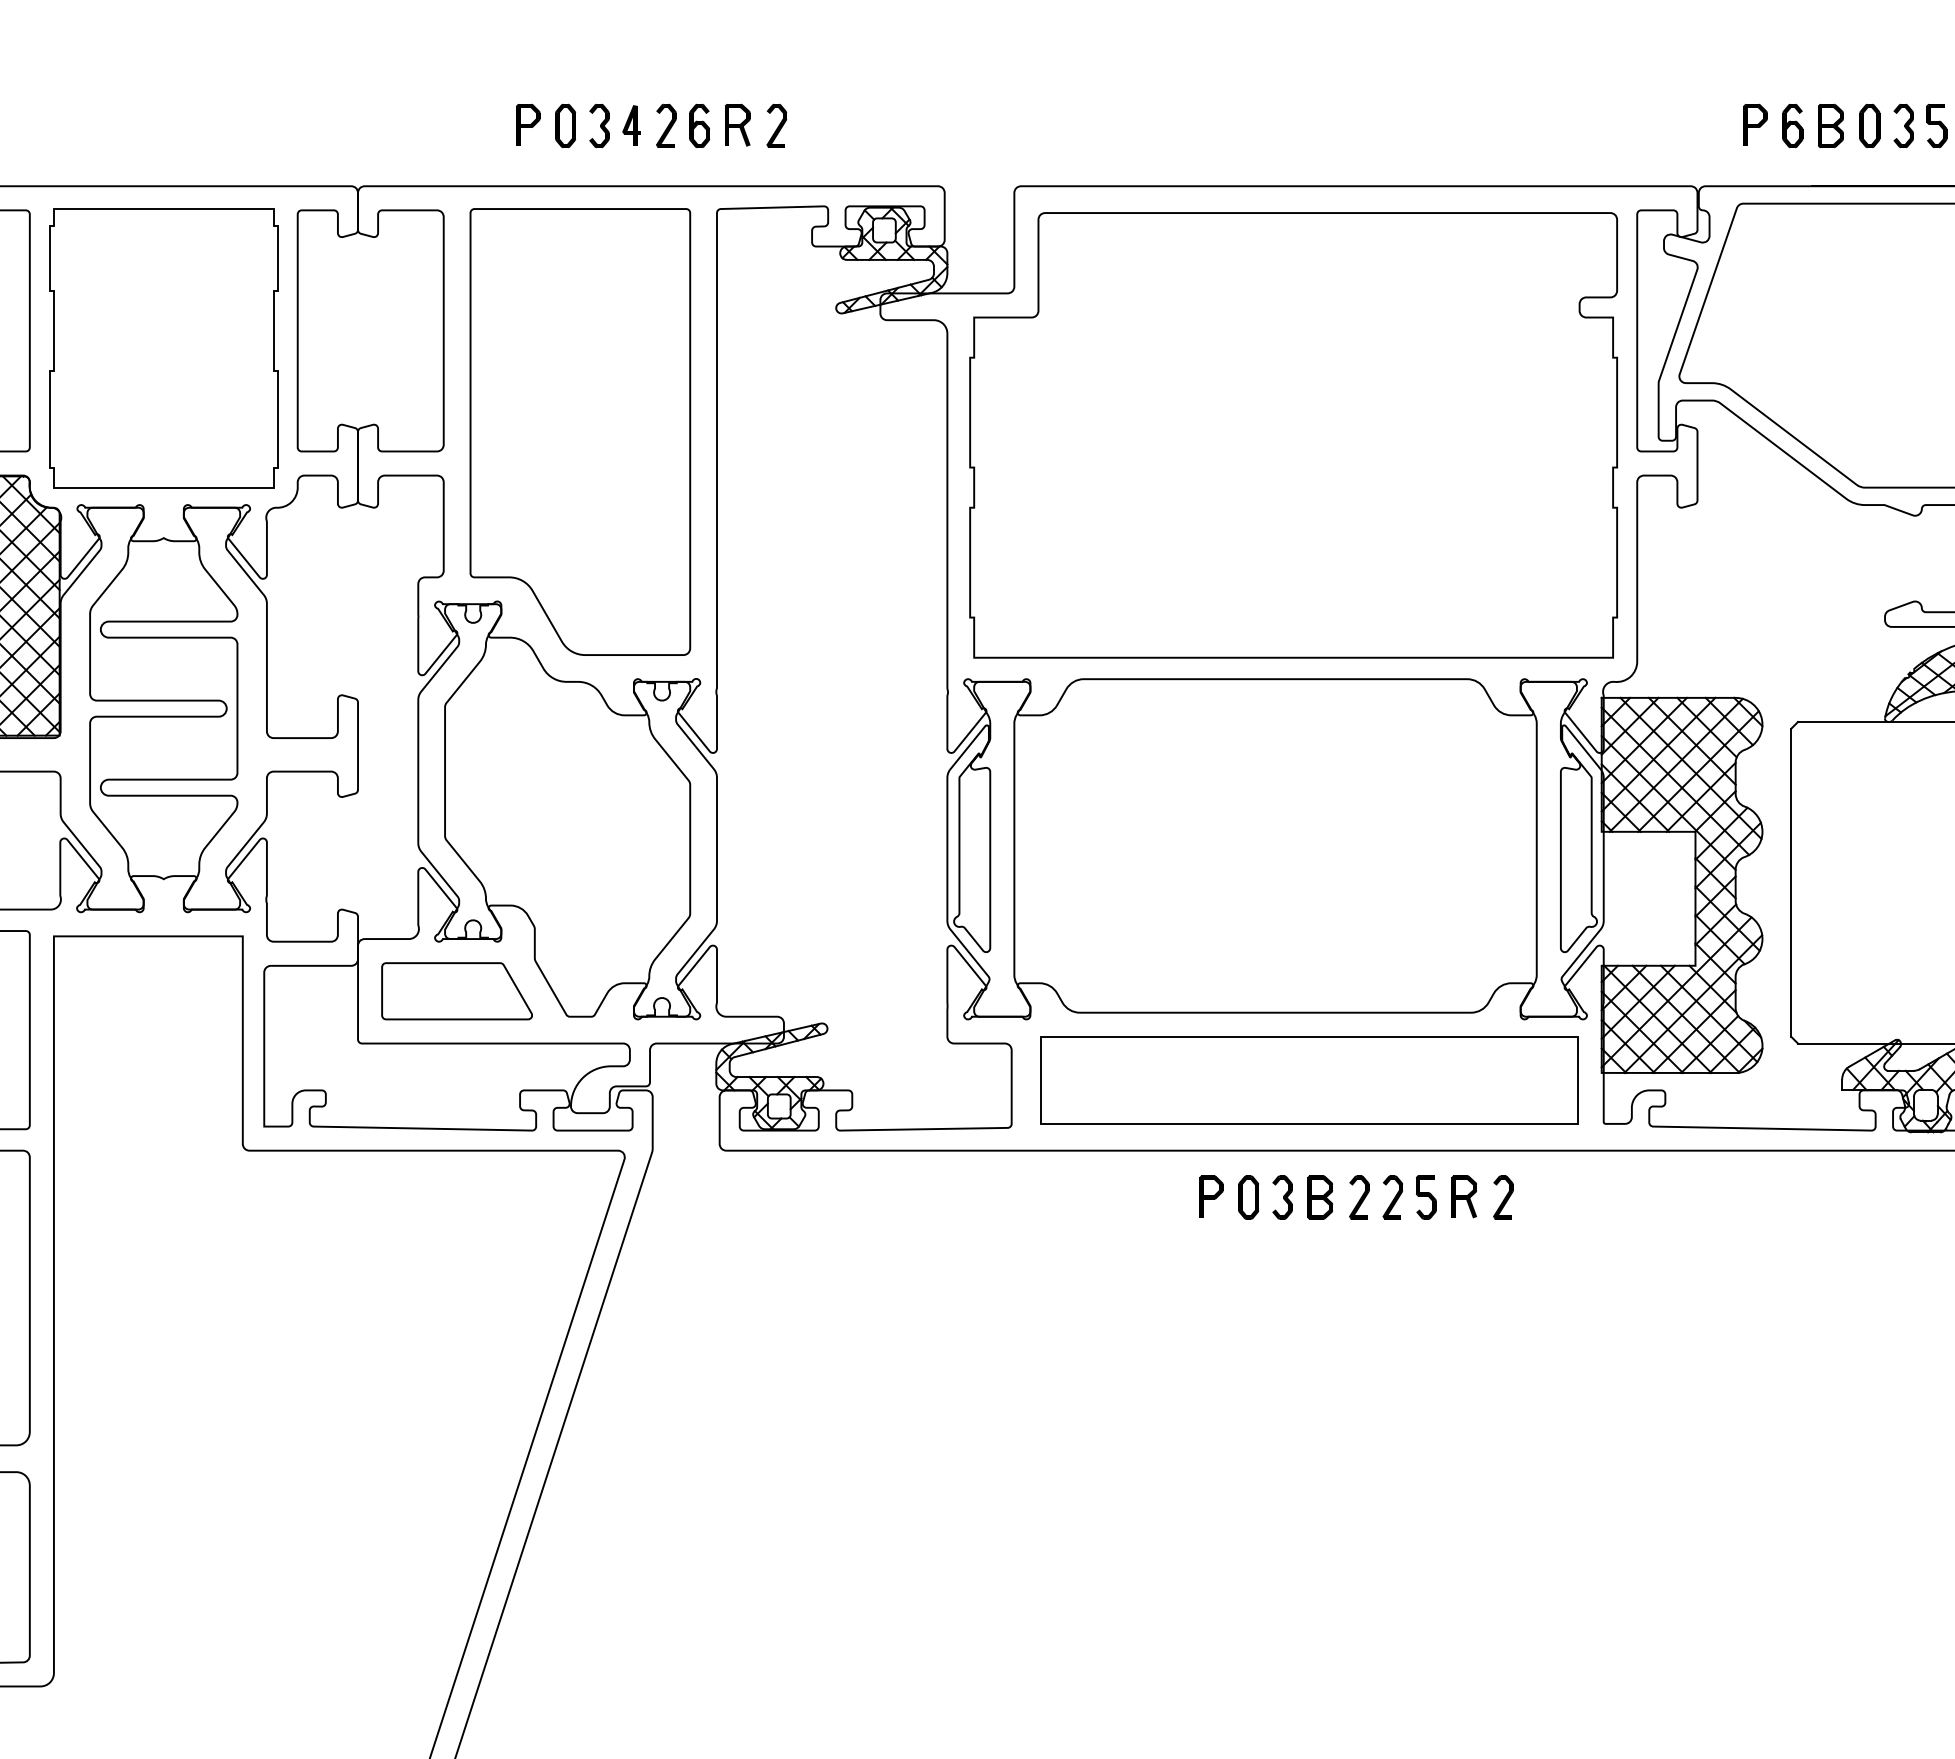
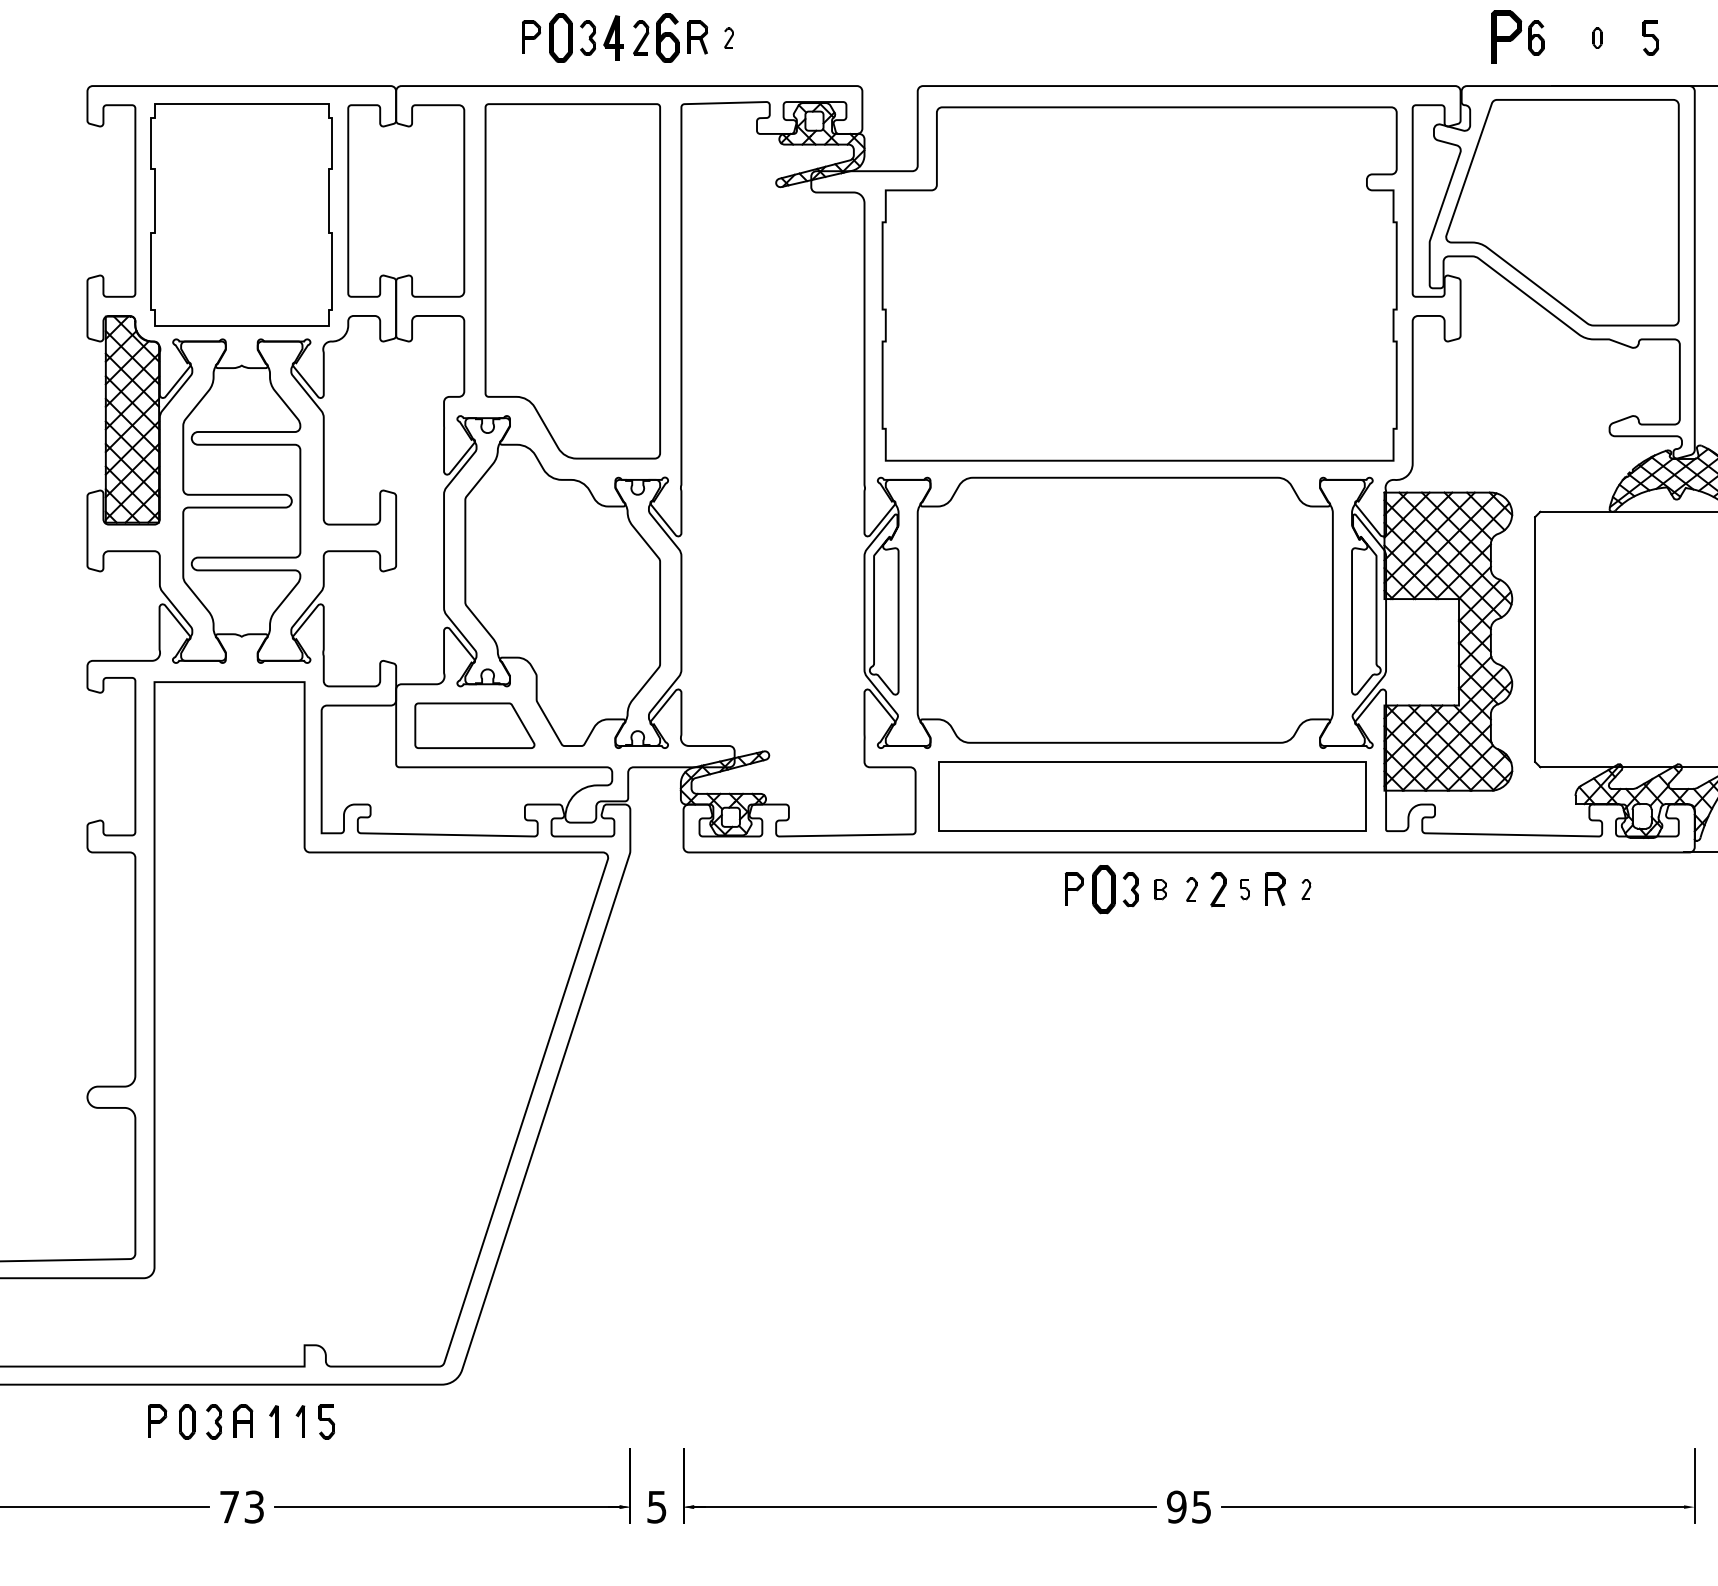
part: (1755, 123) -> (1506, 36), size x1.6
part: (566, 125) -> (561, 37), size x1.4
part: (631, 125) -> (613, 37), size x1.4
part: (699, 125) -> (667, 37), size x1.4
part: (776, 125) -> (728, 37), size x0.6
part: (1830, 125) -> (1566, 37), removed
part: (1869, 125) -> (1597, 37), size x0.6
part: (1903, 125) -> (1624, 37), removed
part: (1248, 1197) -> (1103, 889), size x1.4
part: (1319, 1197) -> (1160, 889), size x0.6
part: (1358, 1197) -> (1191, 889), size x0.7
part: (1425, 1197) -> (1244, 889), size x0.6
part: (1503, 1197) -> (1306, 889), size x0.6

